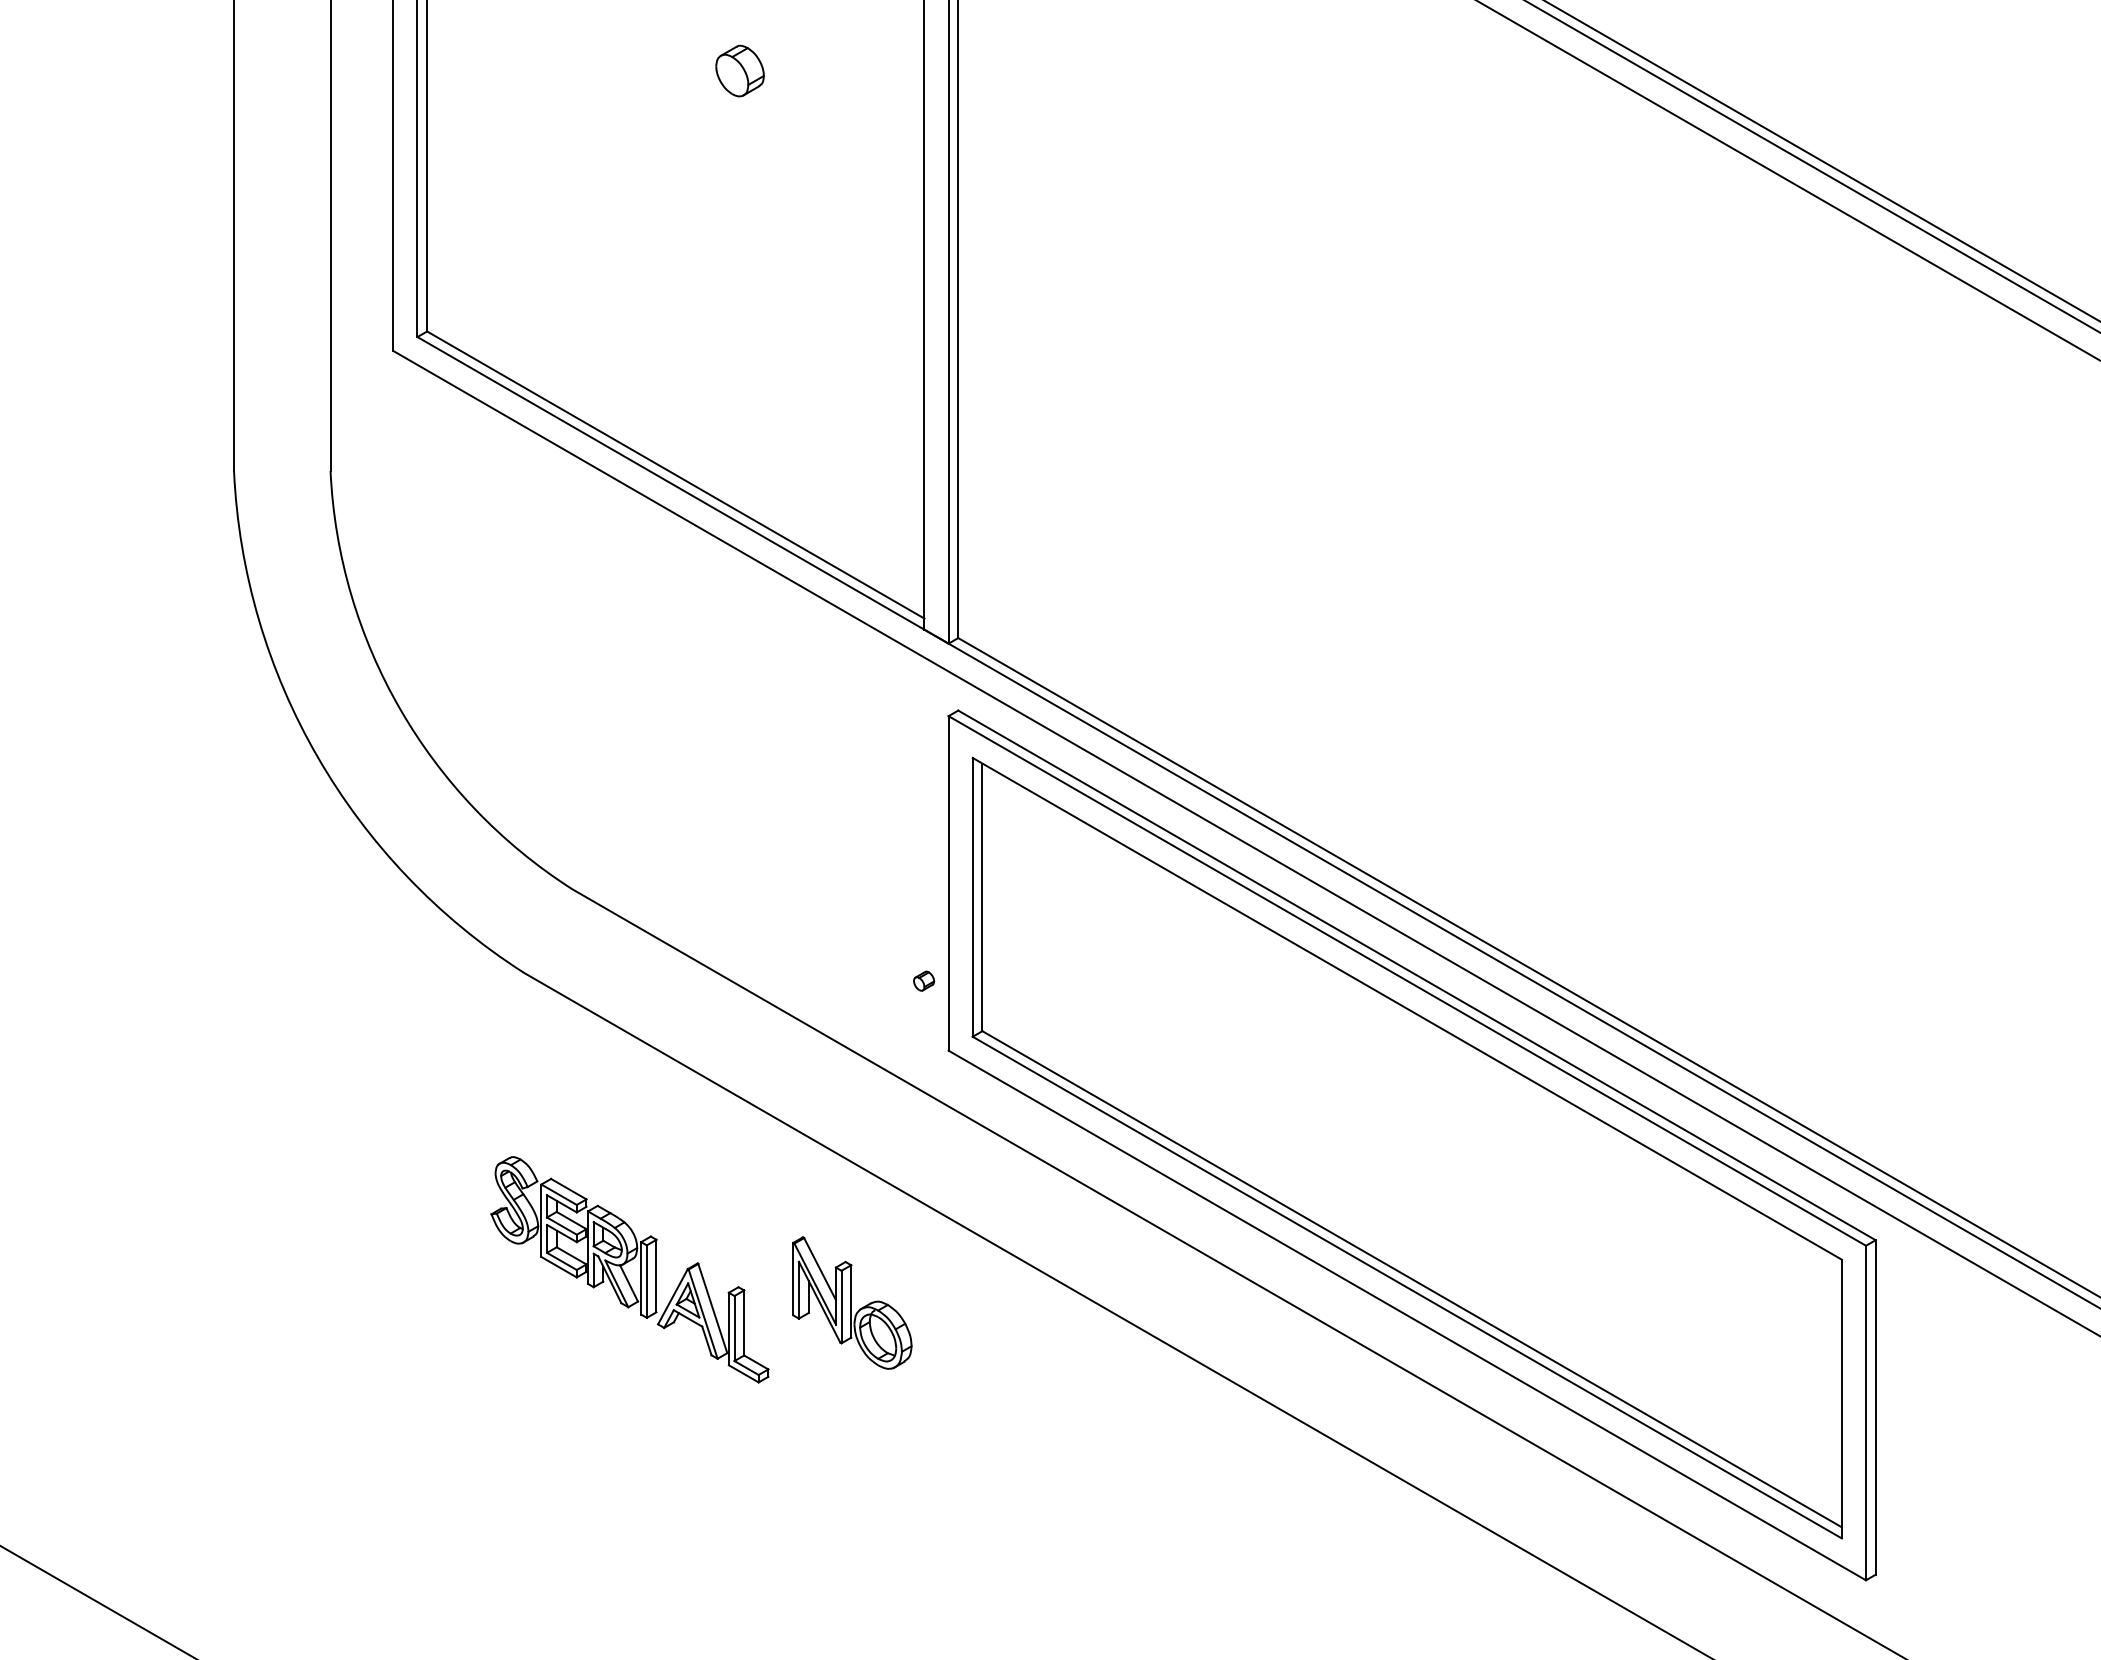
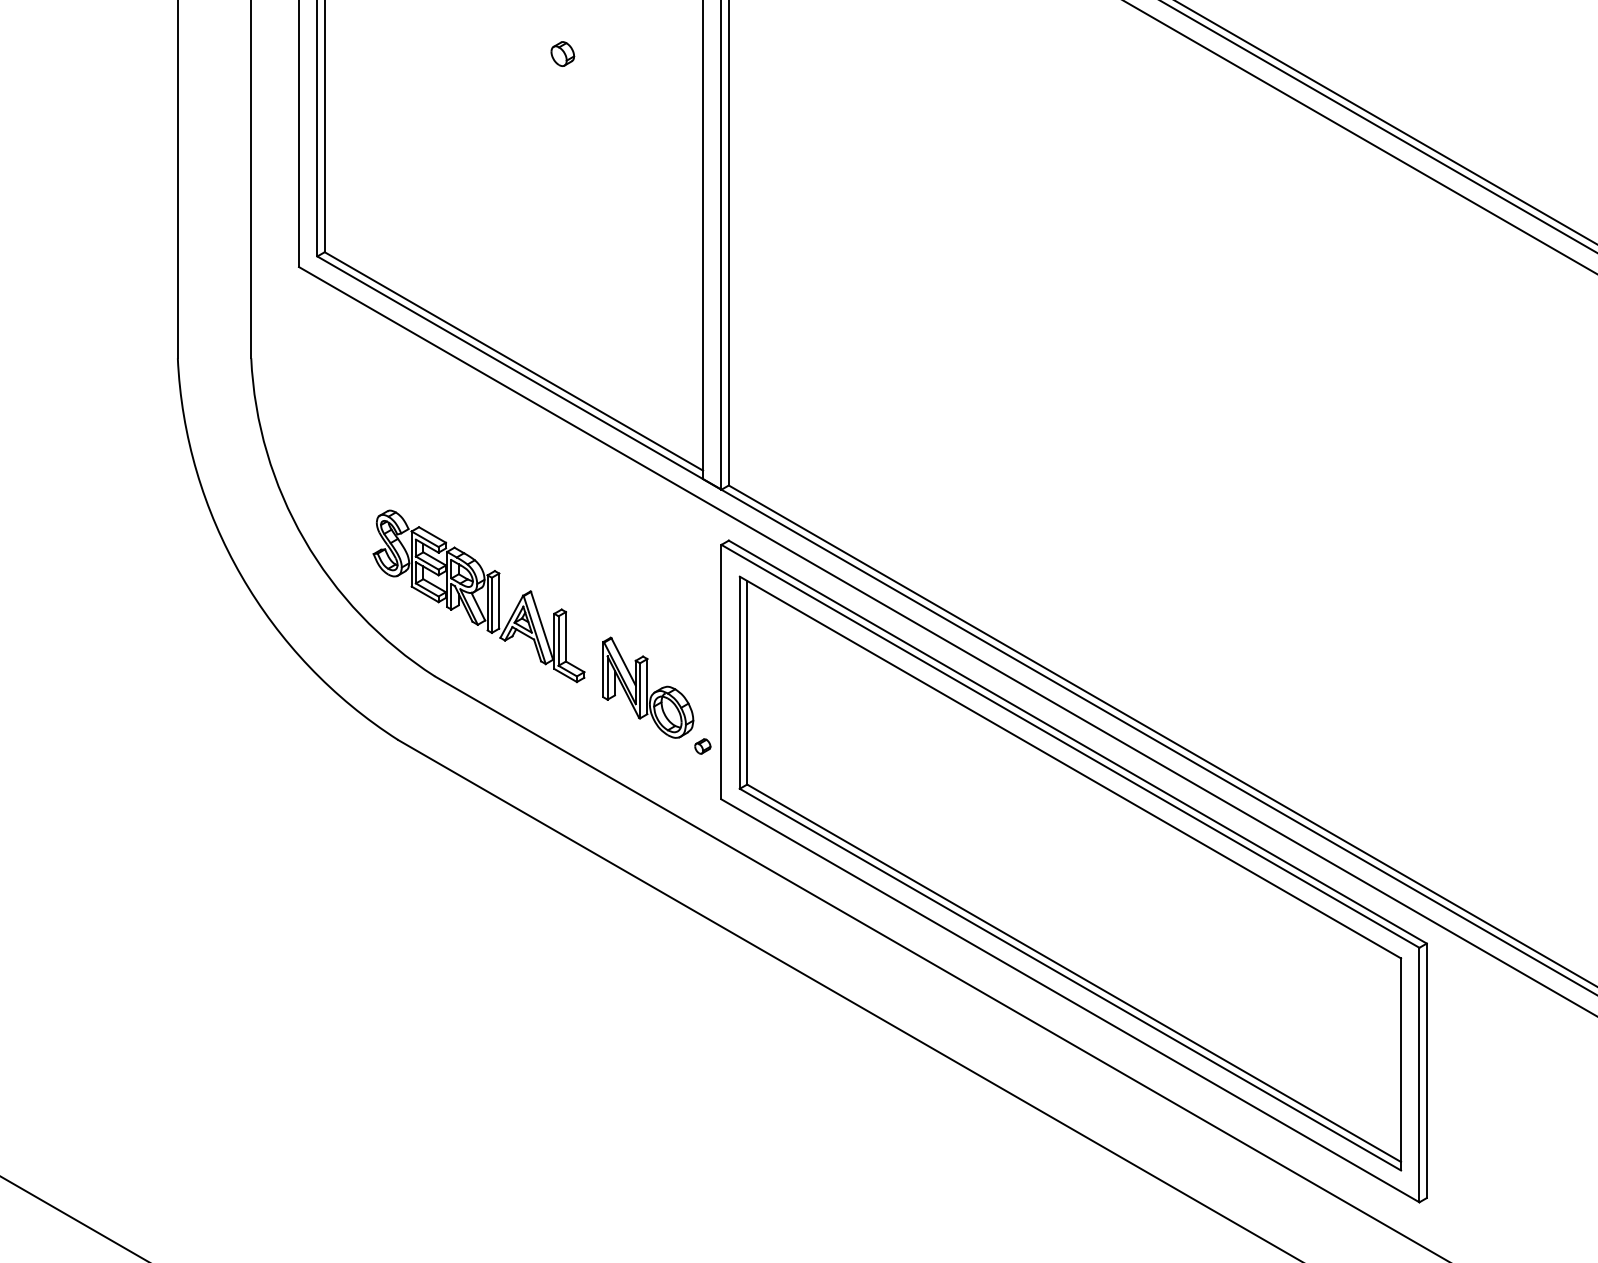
part: (739, 70) -> (562, 53), size x0.62
part: (629, 1269) -> (478, 596), moved
part: (852, 1302) -> (648, 687), moved

